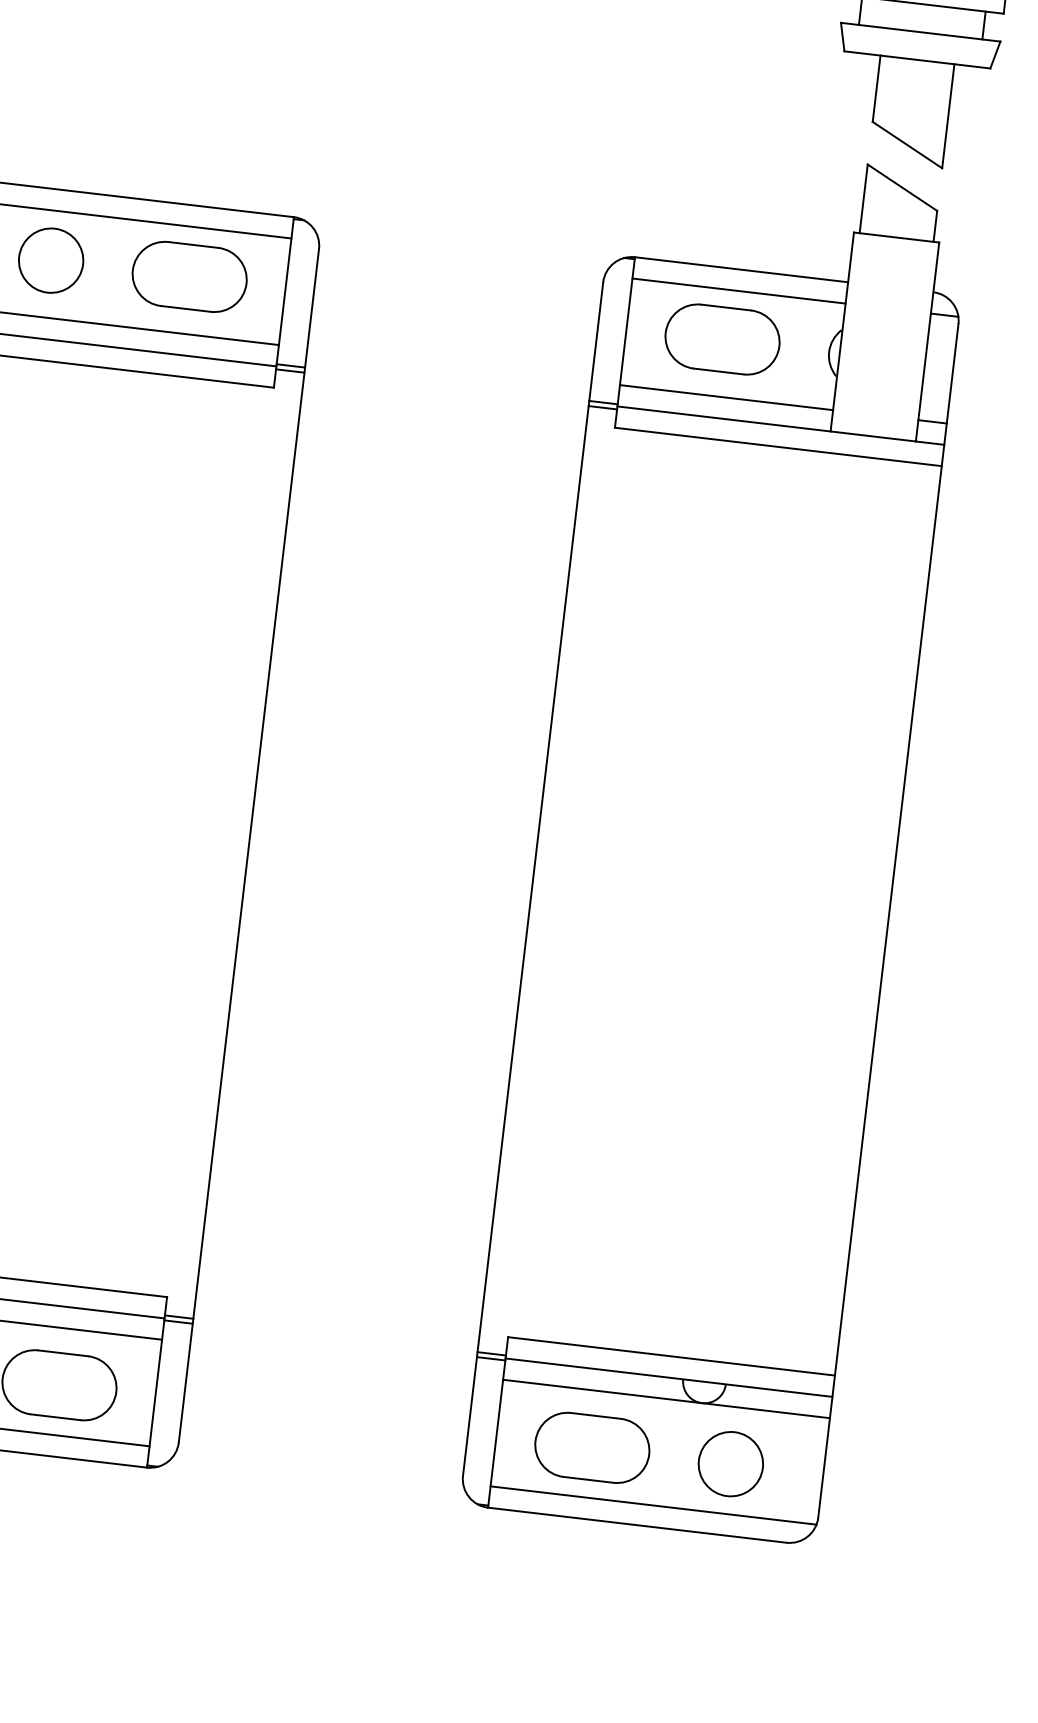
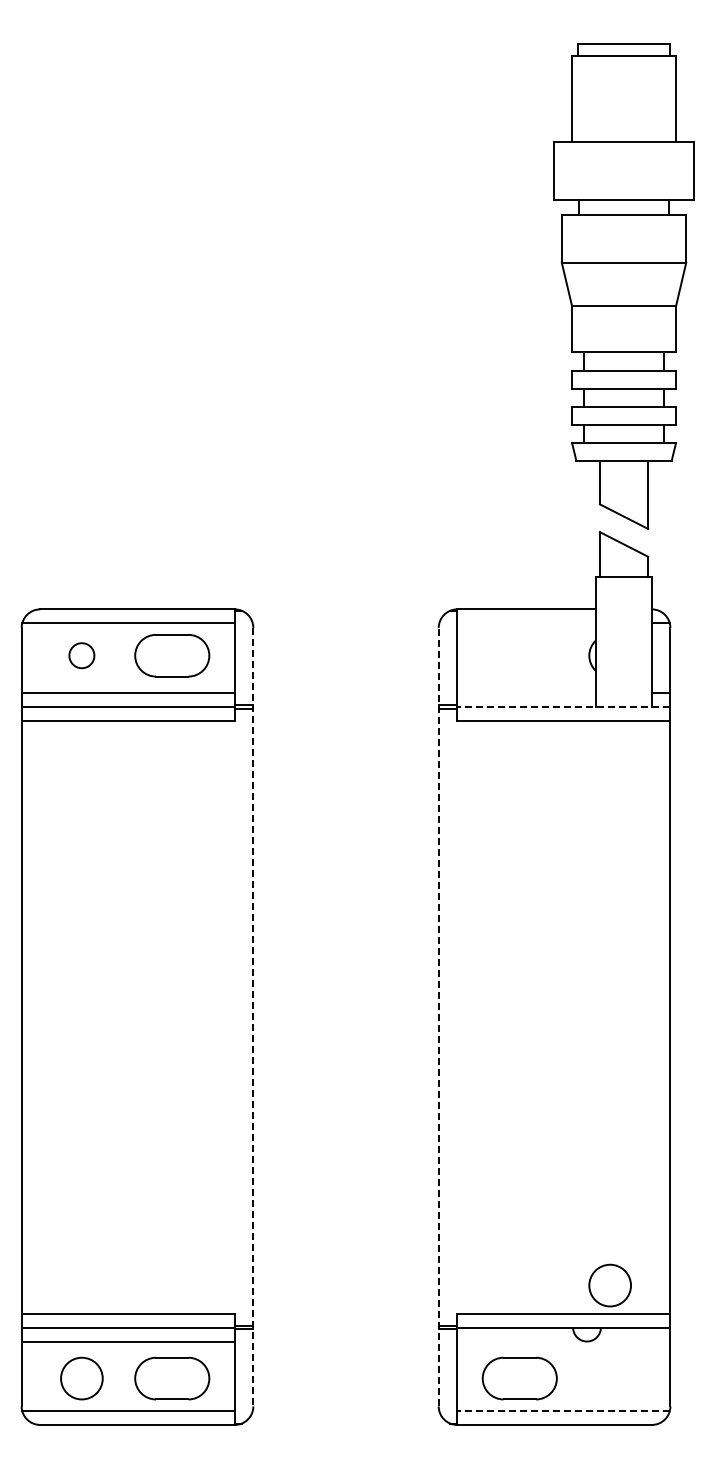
circle: (50, 260) -> (81, 655), size x0.6
line: (738, 291) -> (526, 623), removed
part: (722, 339) -> (519, 655), removed
line: (726, 397) -> (526, 692), removed
line: (780, 425) -> (563, 706), solid -> dashed
line: (249, 846) -> (253, 1017), solid -> dashed
line: (532, 878) -> (438, 1016), solid -> dashed
line: (666, 1398) -> (563, 1341), removed
circle: (729, 1463) -> (609, 1285), moved
line: (653, 1506) -> (563, 1411), solid -> dashed

